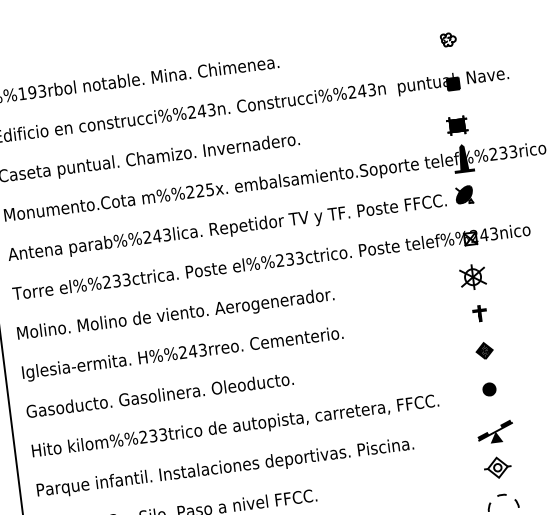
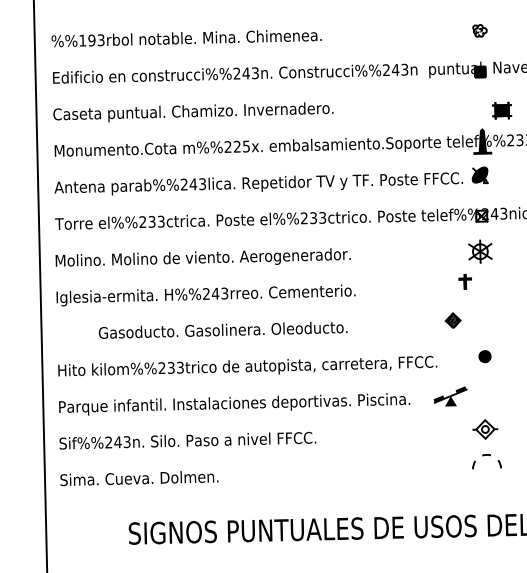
part: (457, 125) -> (502, 110), moved
part: (478, 313) -> (464, 281), moved
part: (483, 350) -> (452, 320), moved
text: (159, 394) -> (222, 329), moved
part: (495, 432) -> (450, 396), moved

